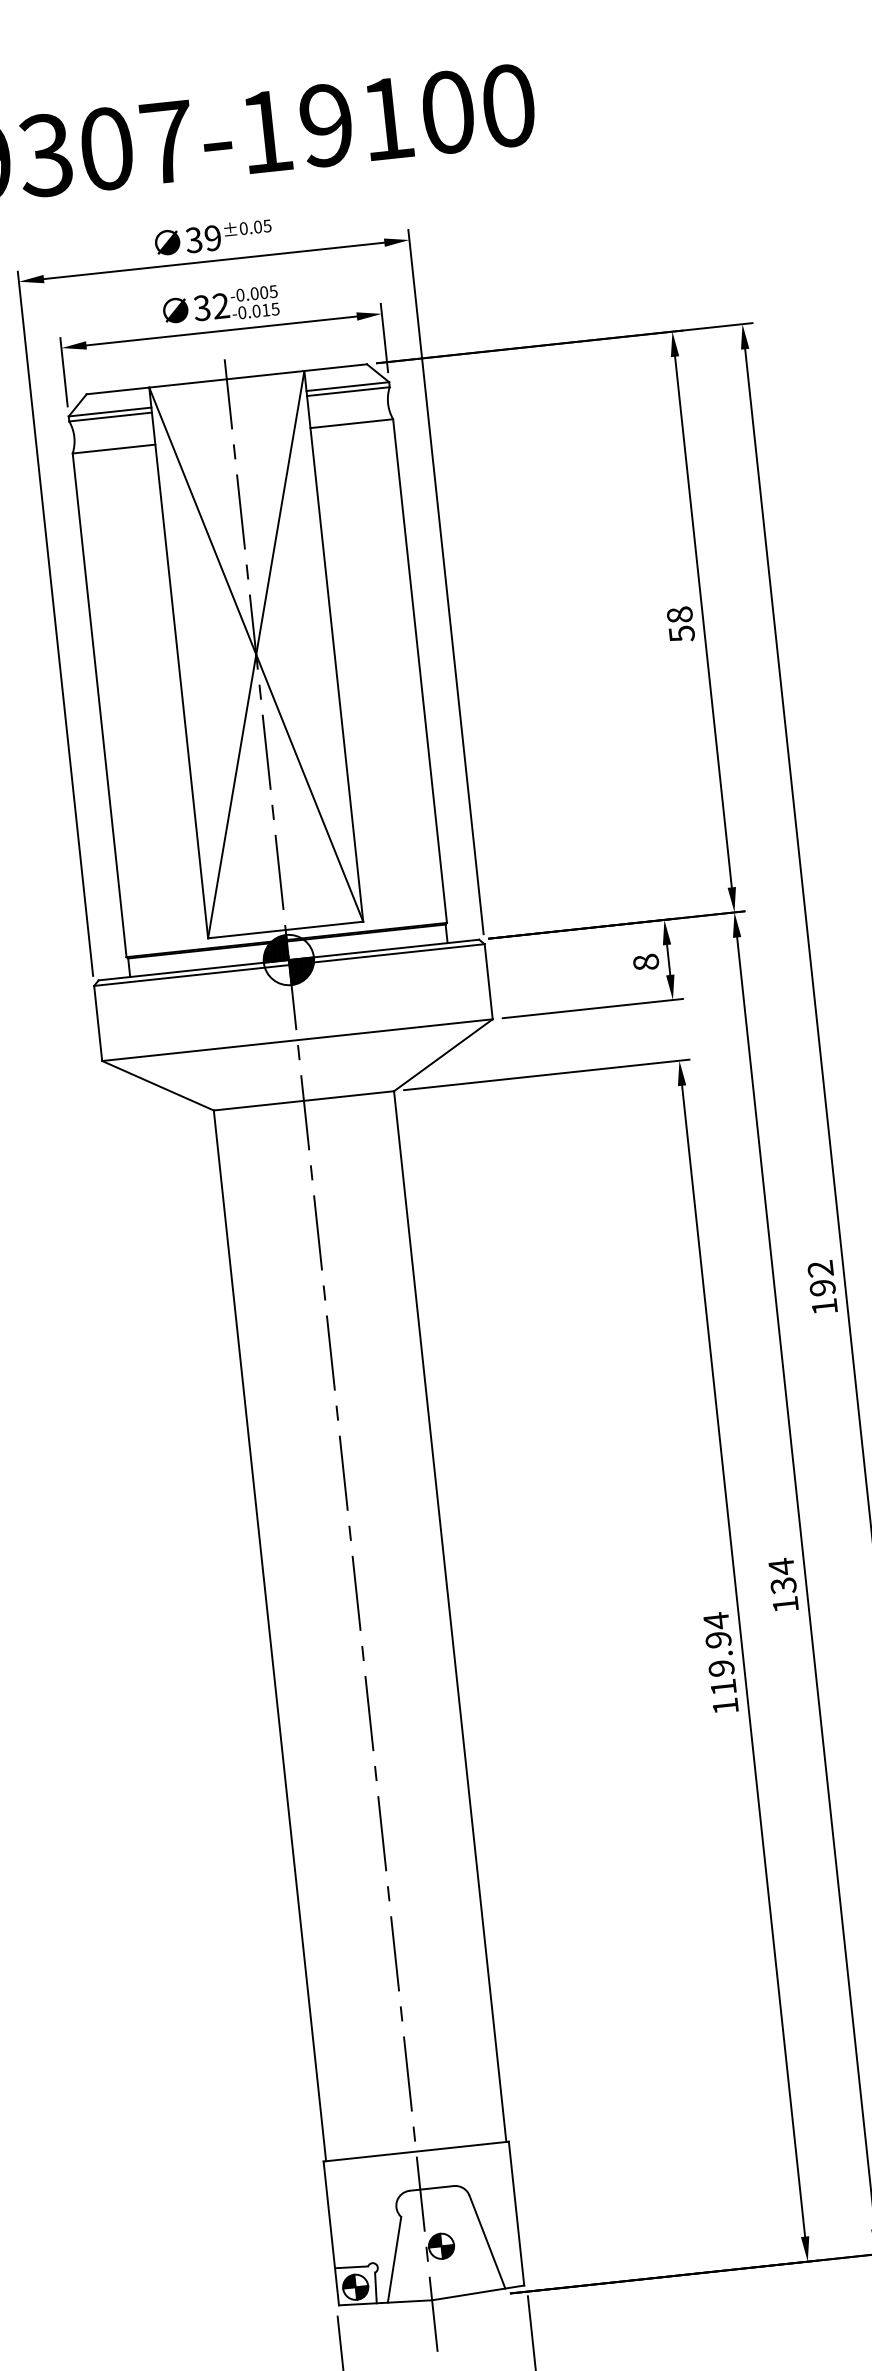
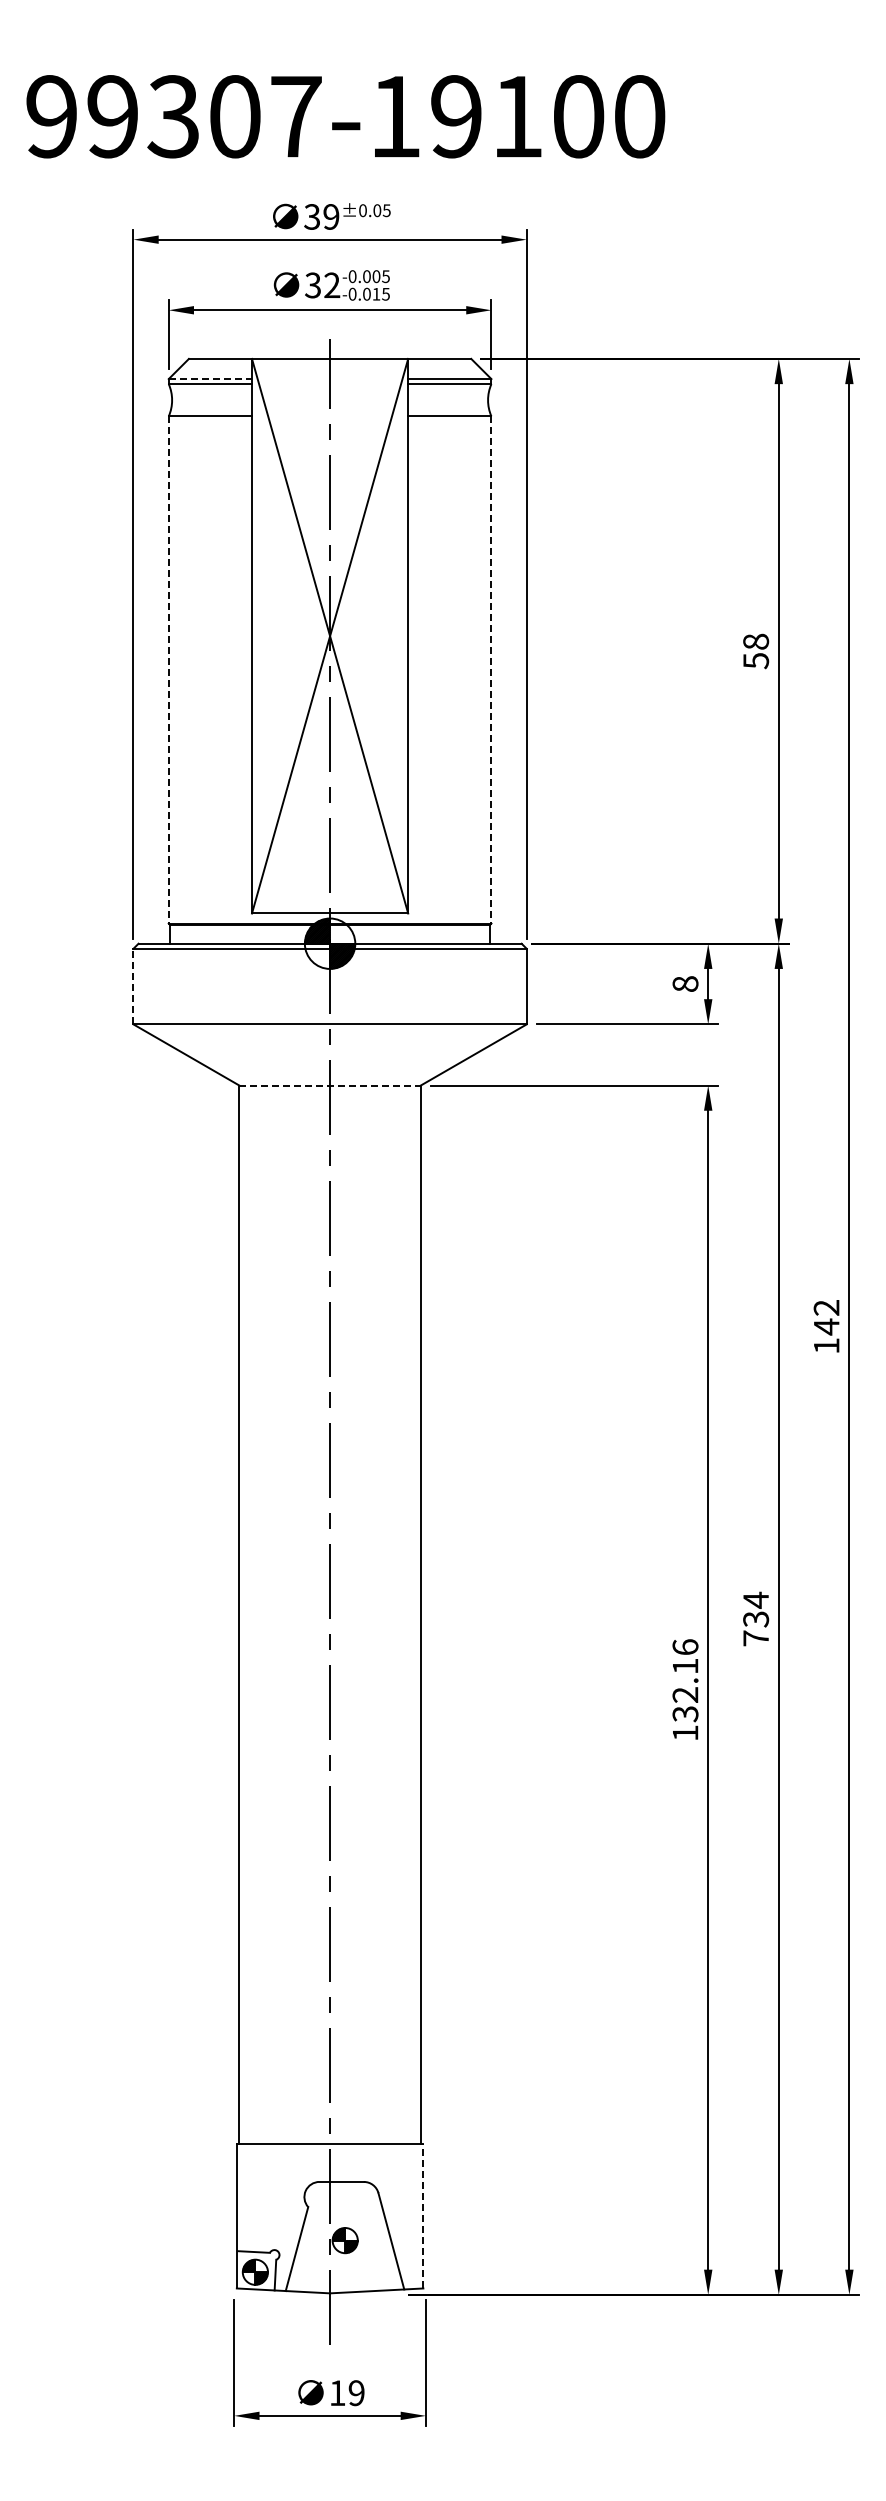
line: (110, 412) -> (210, 379), solid -> dashed
line: (420, 670) -> (491, 669), solid -> dashed
line: (99, 704) -> (168, 669), solid -> dashed
line: (98, 1023) -> (133, 986), solid -> dashed
line: (304, 1100) -> (330, 1085), solid -> dashed
text: (822, 1287) -> (826, 1326), 192 -> 142
text: (785, 1604) -> (755, 1638), 134 -> 734
text: (720, 1653) -> (685, 1680), 119.94 -> 132.16
line: (516, 2213) -> (423, 2215), solid -> dashed

